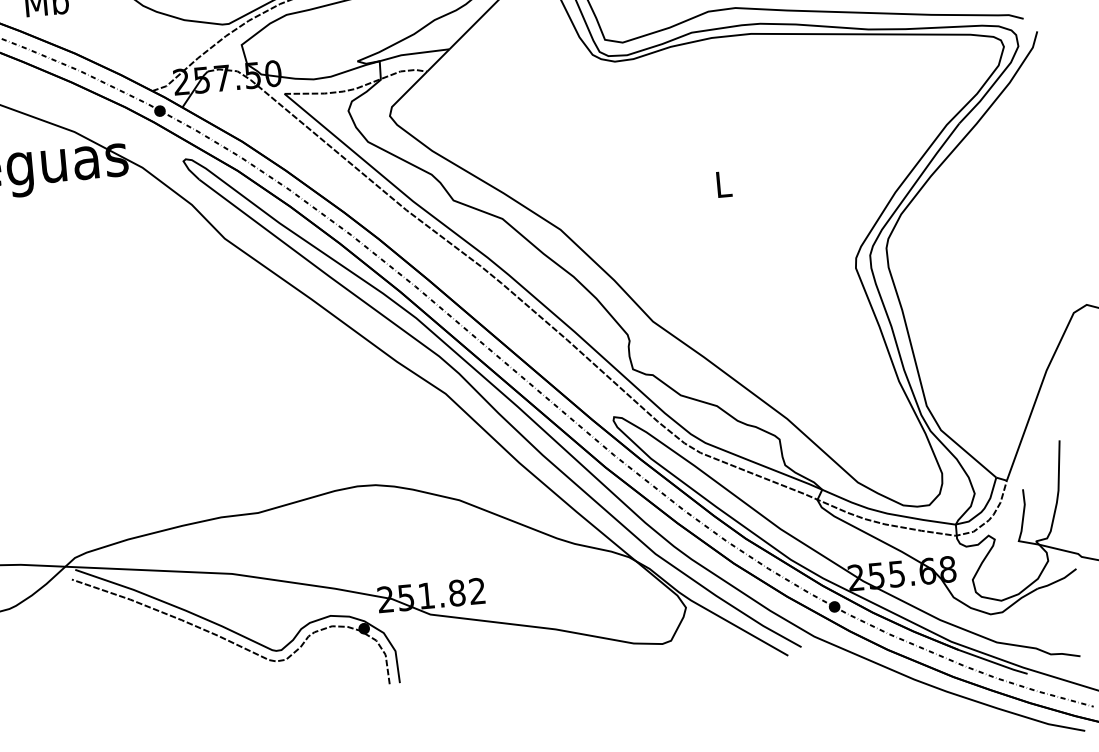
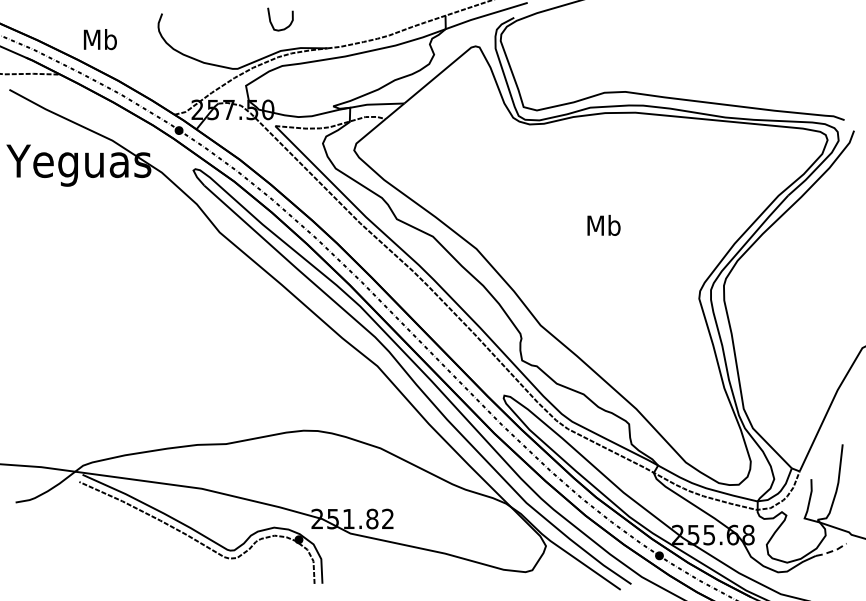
text: (722, 182) -> (603, 224), L -> Mb
line: (1058, 580) -> (832, 551), solid -> dashed

